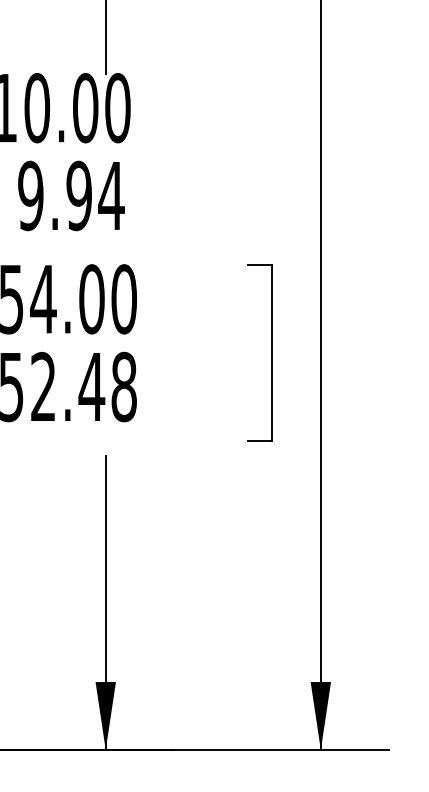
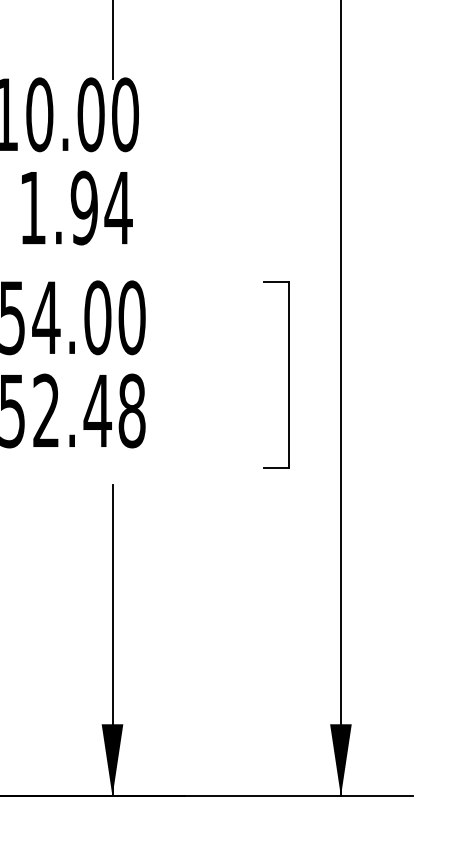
text: (30, 195) -> (32, 207), 9.94 -> 1.94

